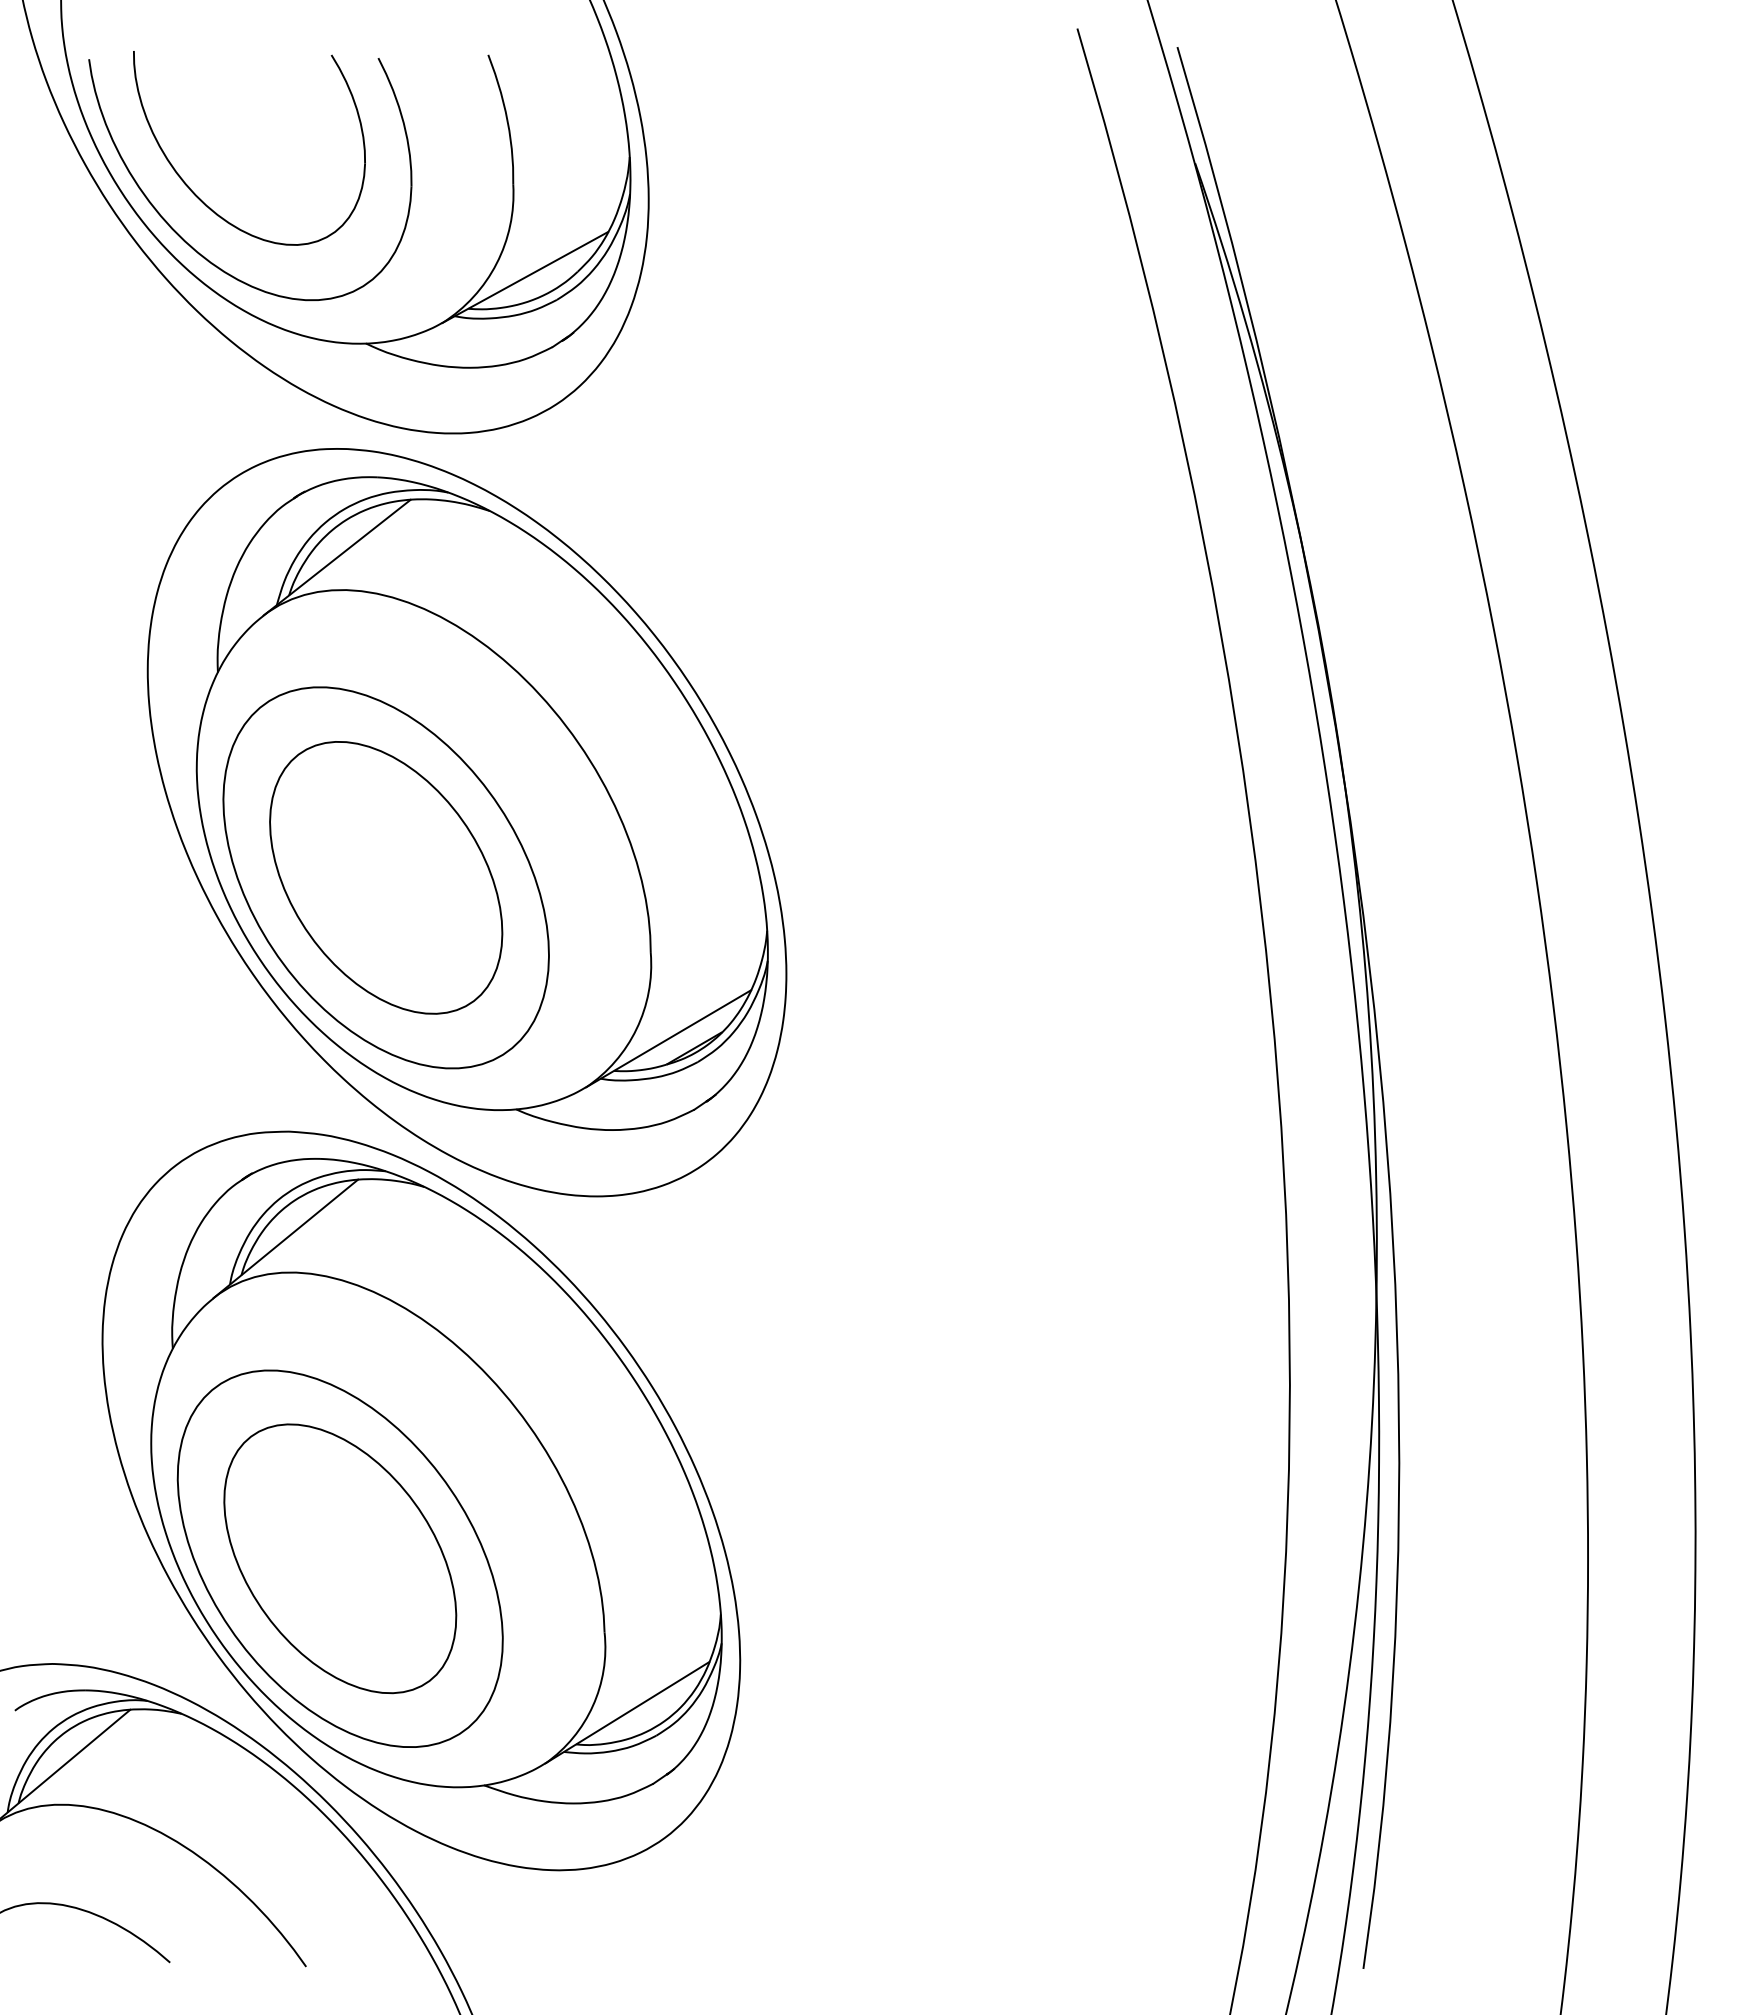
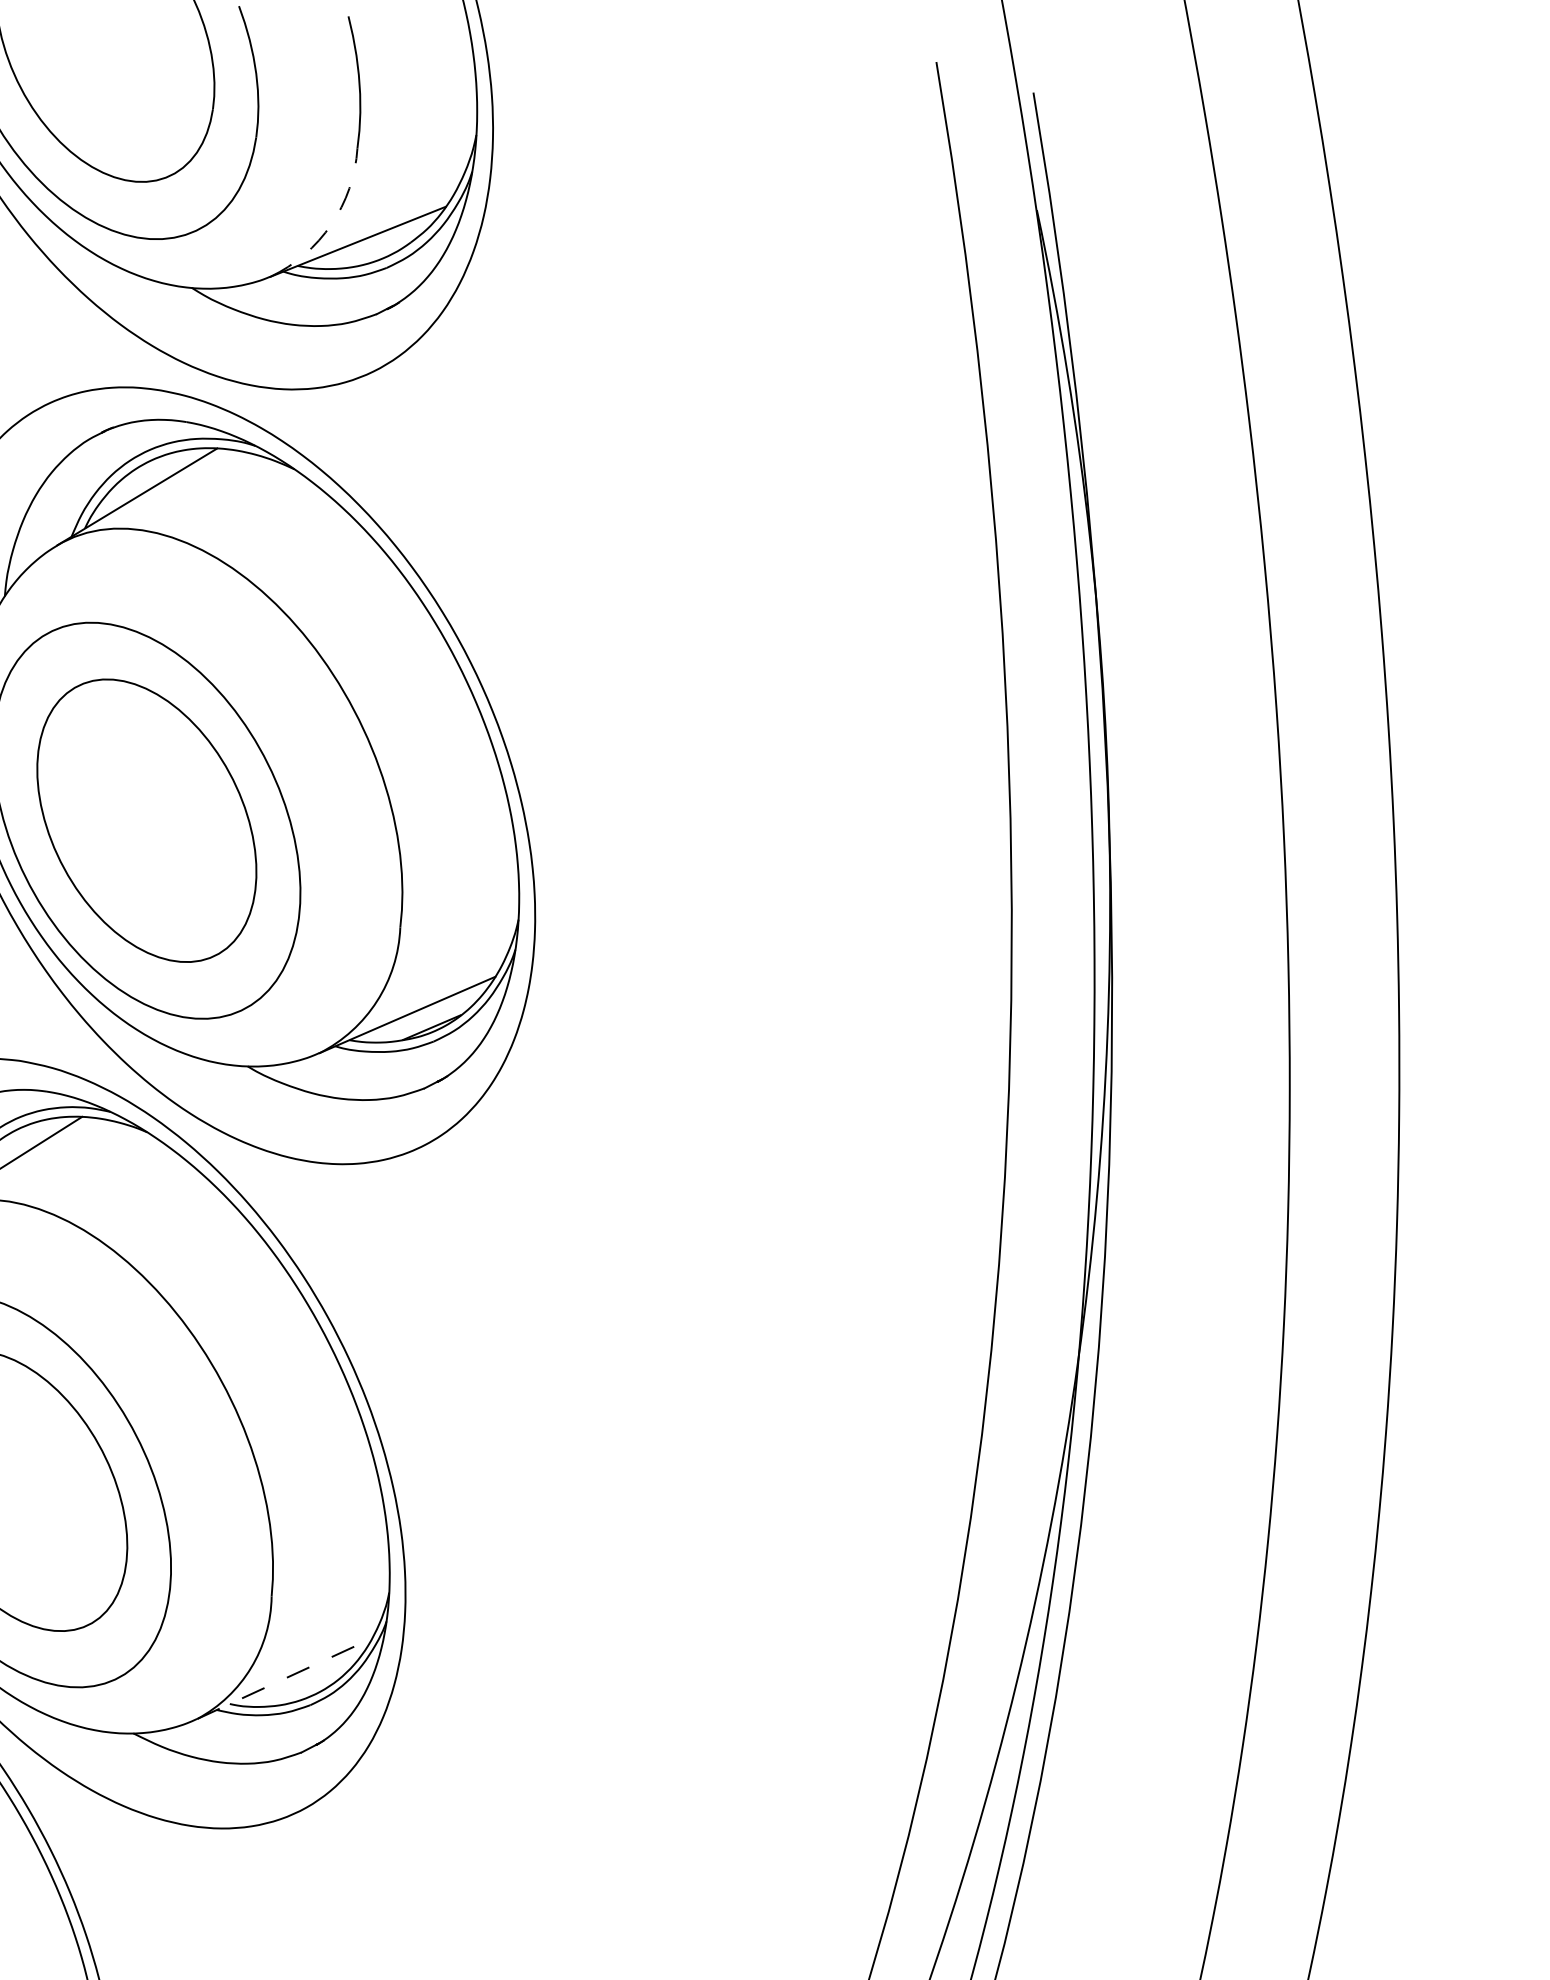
arc: (496, 263) -> (331, 224), solid -> dashed
line: (627, 1712) -> (284, 1678), solid -> dashed

